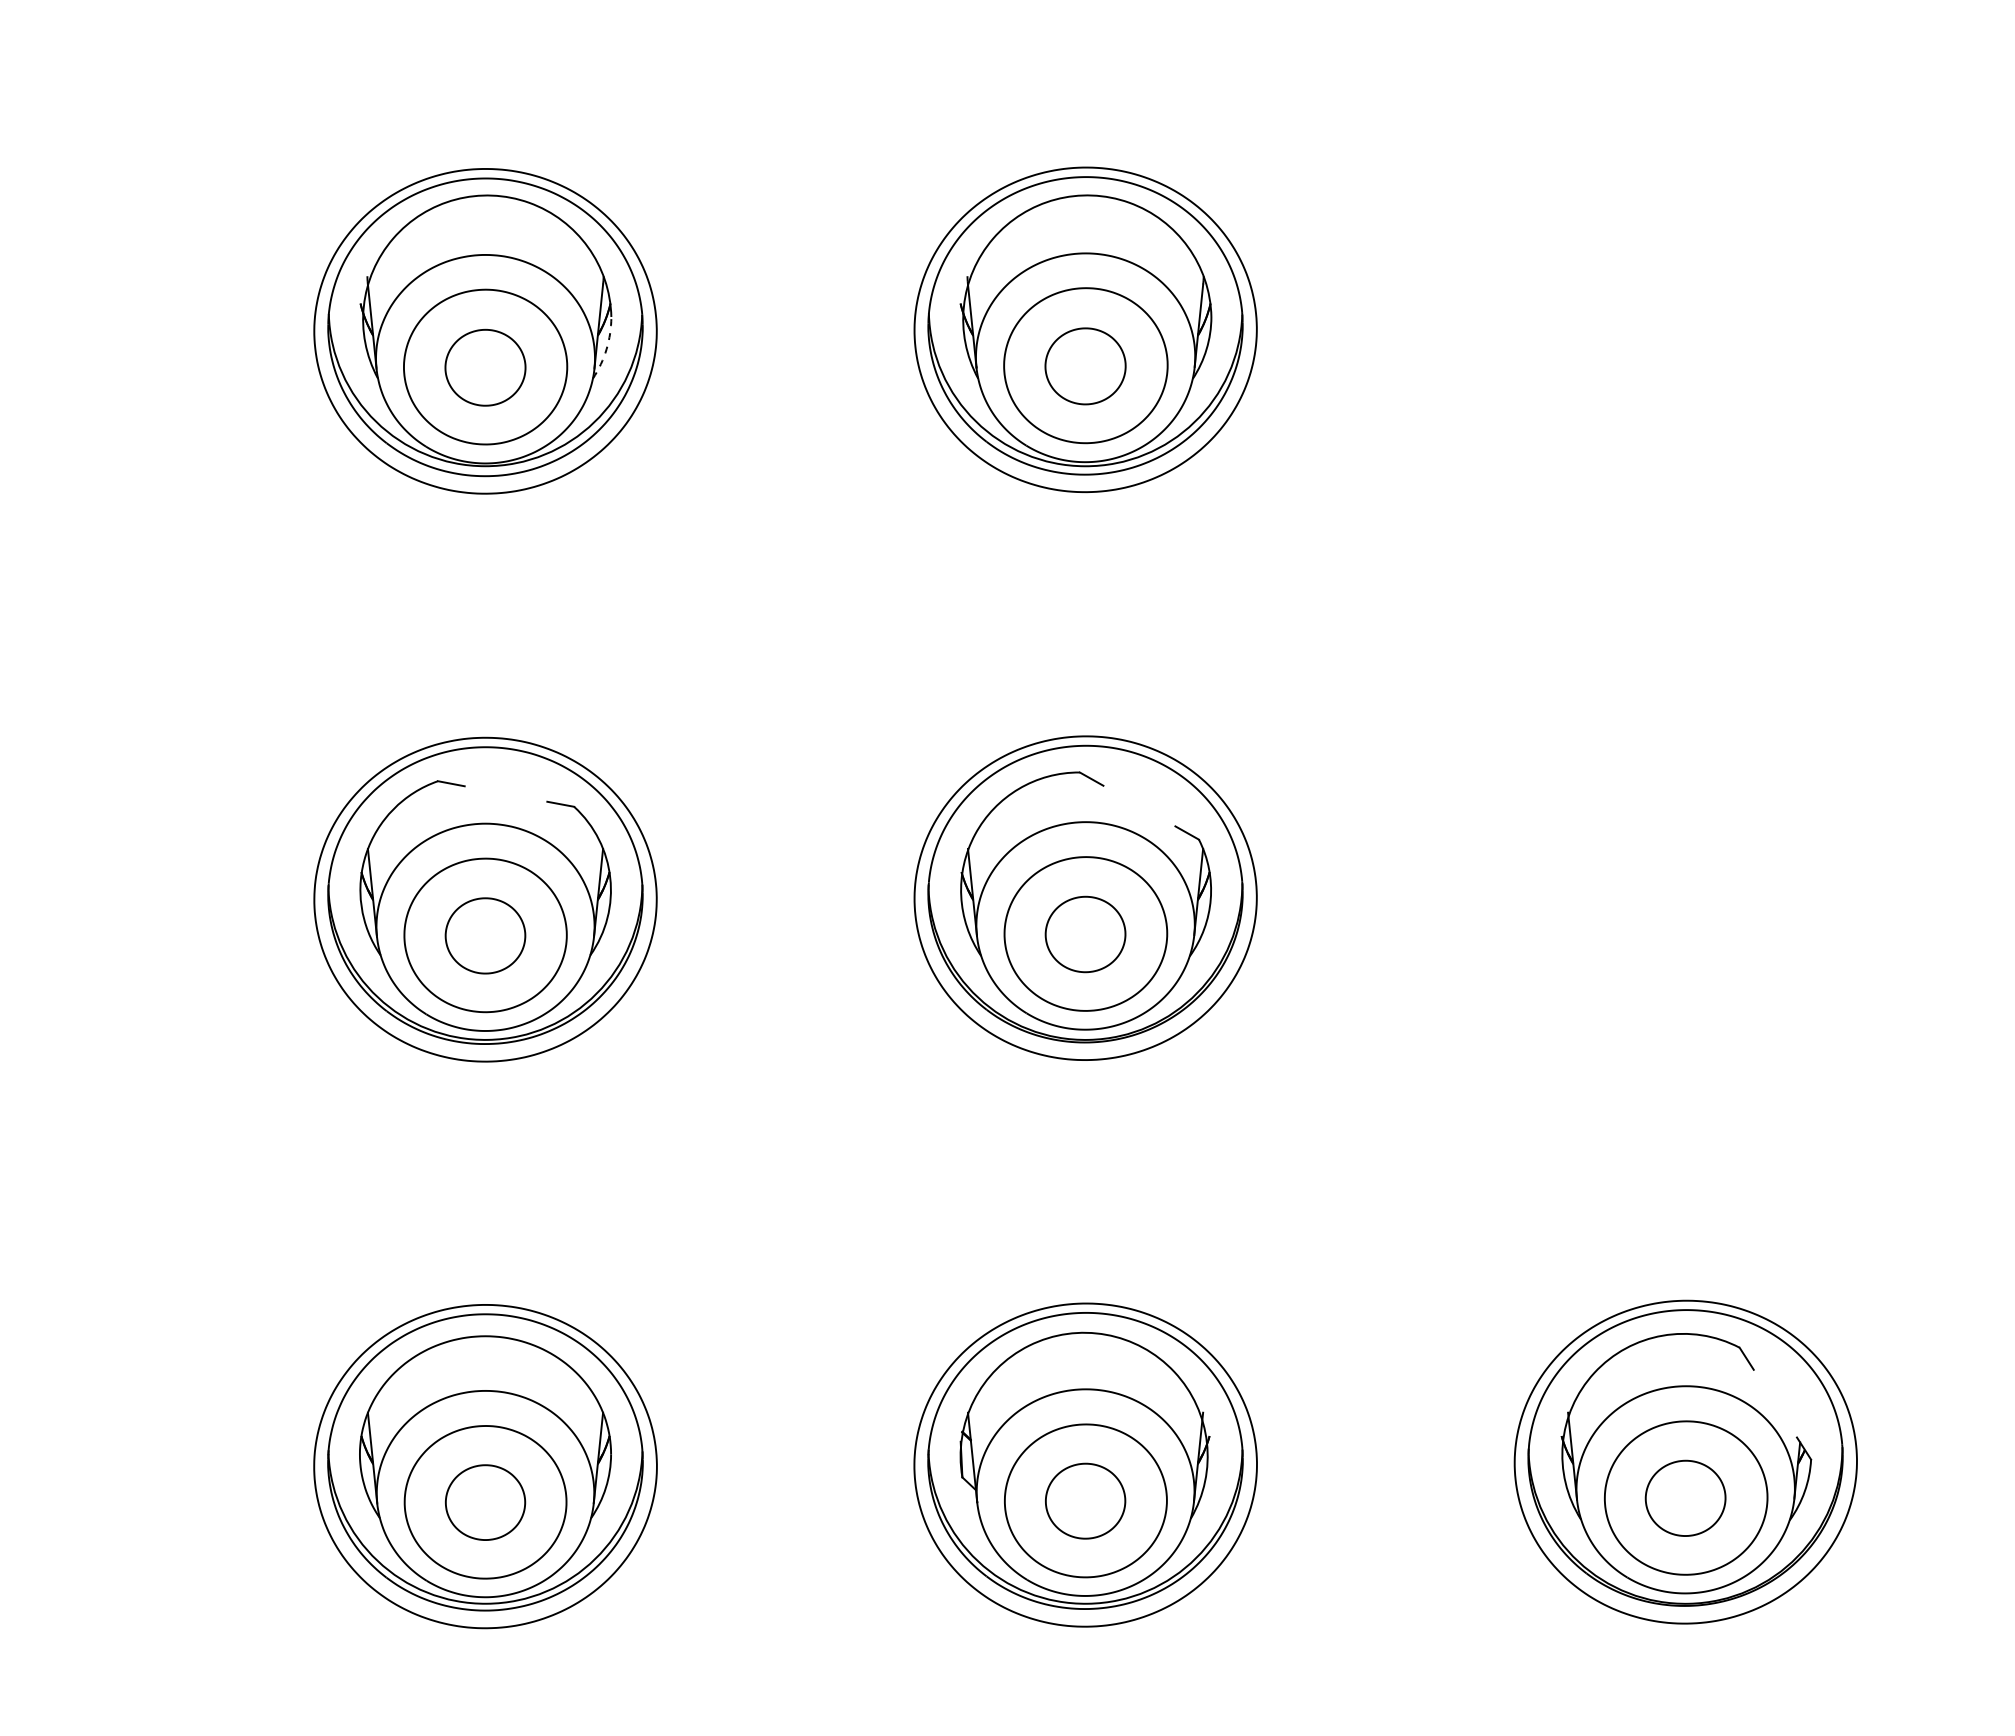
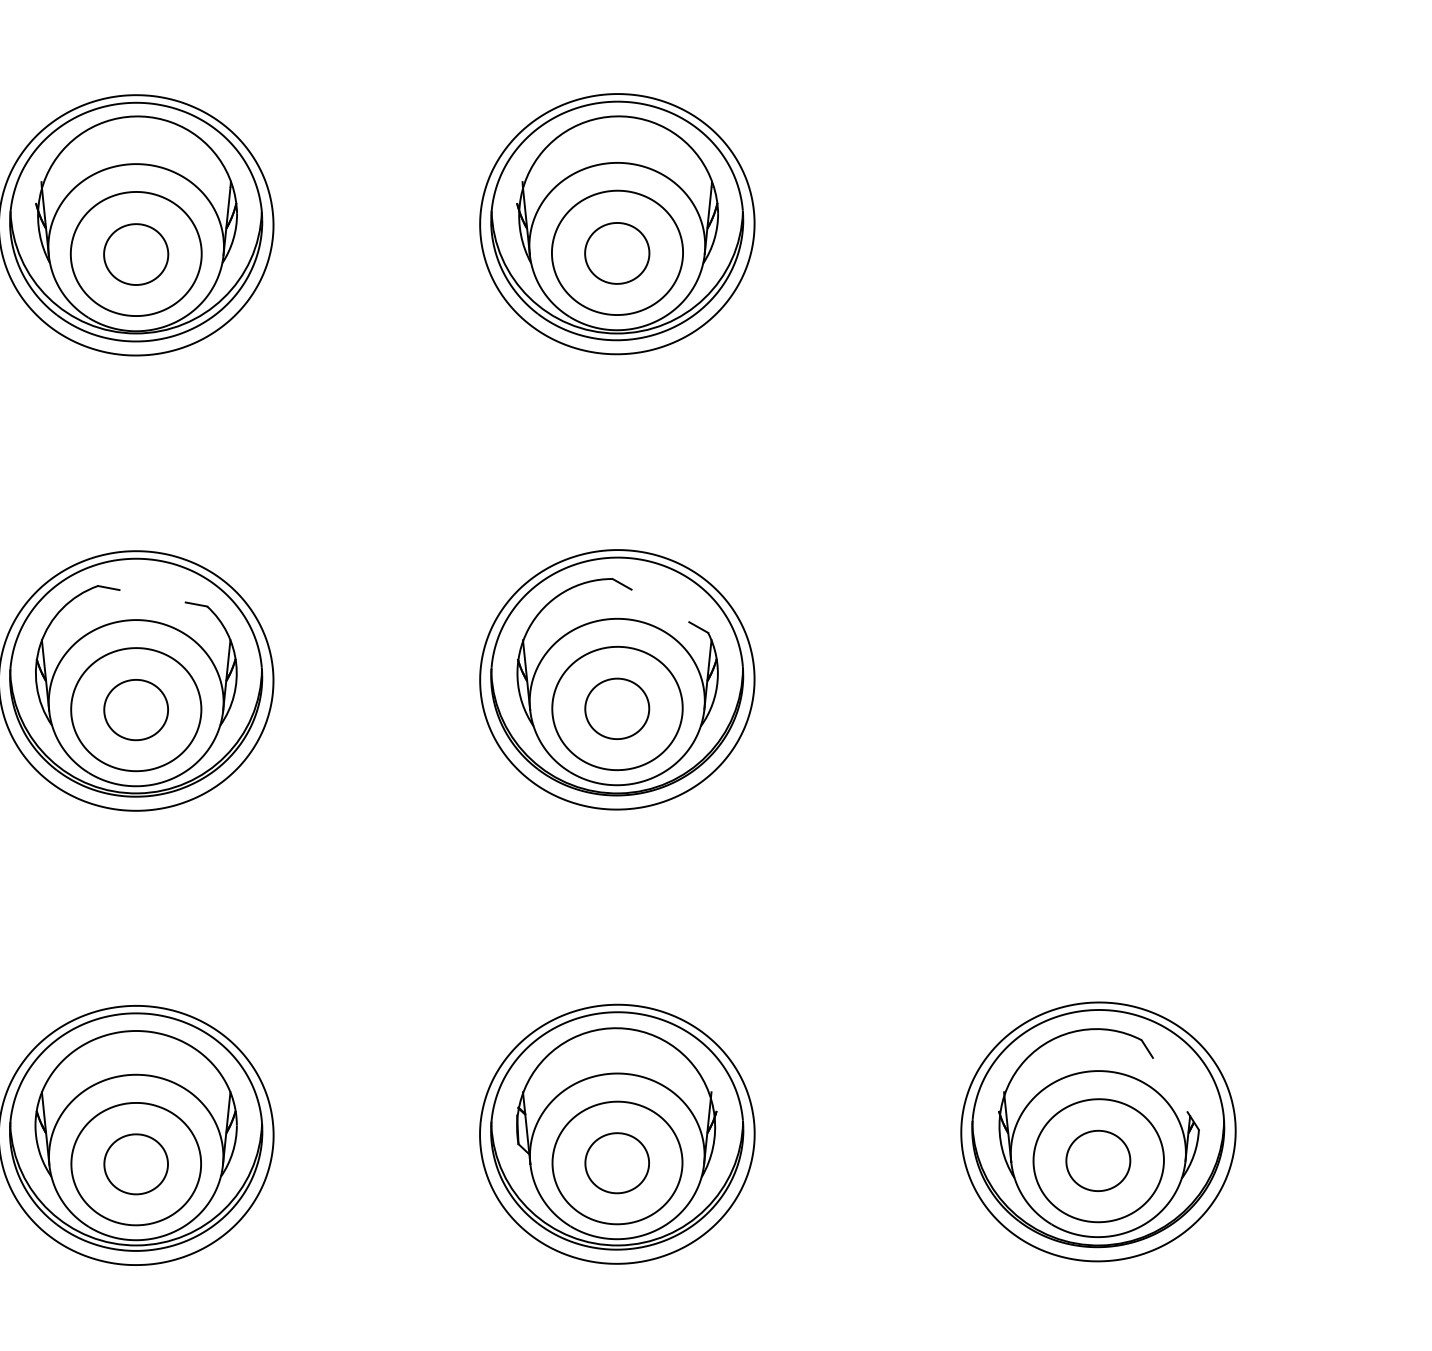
arc: (606, 349) -> (233, 239), dashed -> solid

